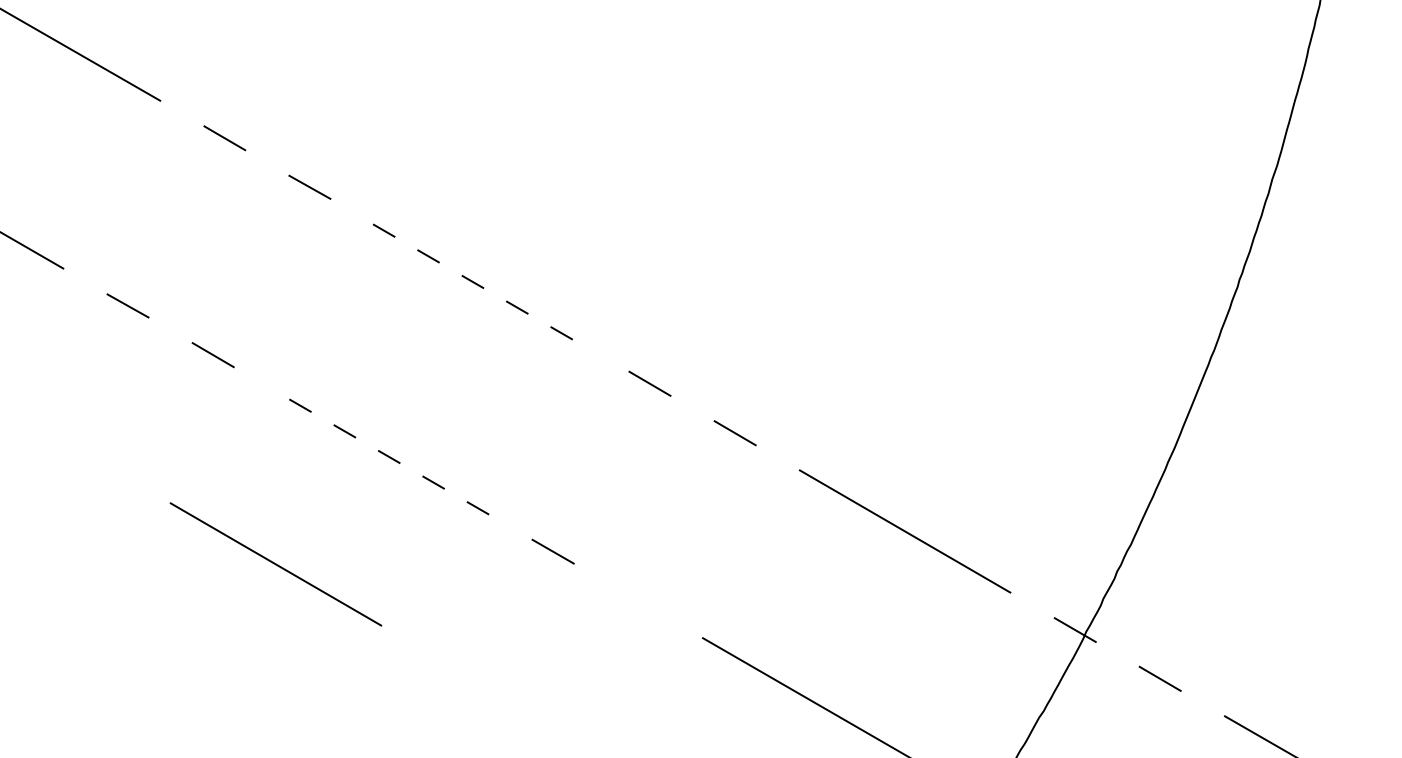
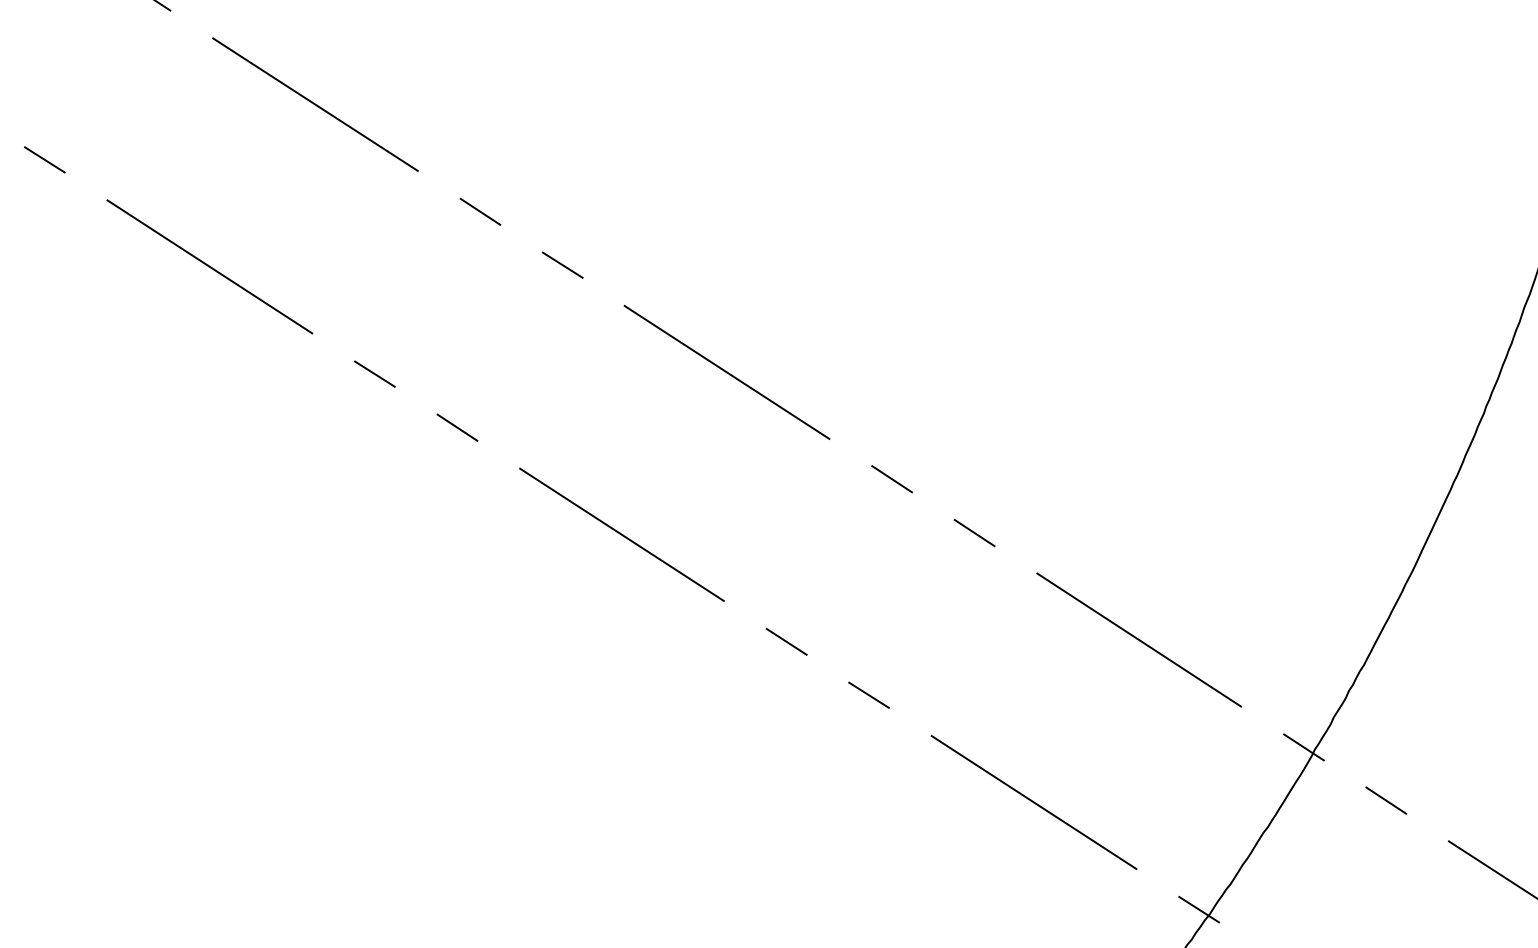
line: (480, 285) -> (727, 372), dashed -> solid
line: (382, 453) -> (621, 534), dashed -> solid
line: (276, 563) -> (509, 639), removed
line: (637, 600) -> (868, 694), added

